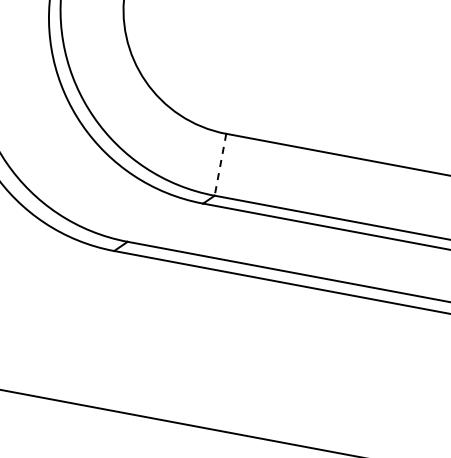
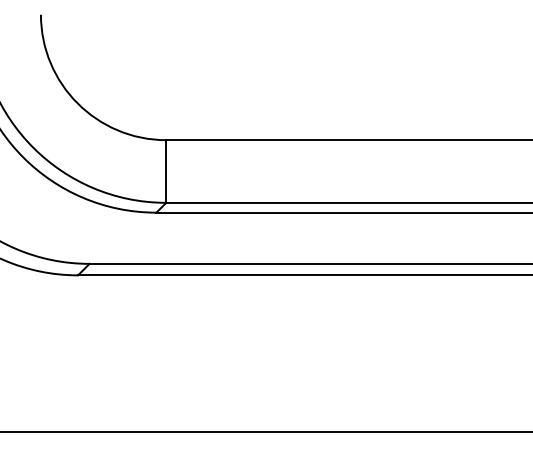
line: (220, 164) -> (166, 171), dashed -> solid

